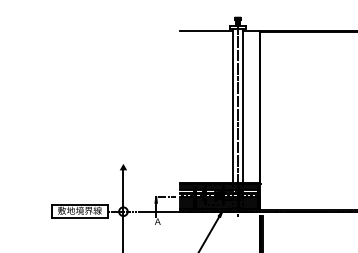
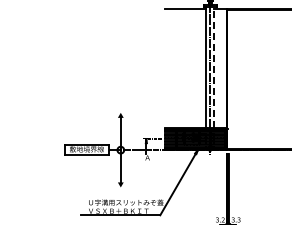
line: (243, 104) -> (214, 66), solid -> dashed

